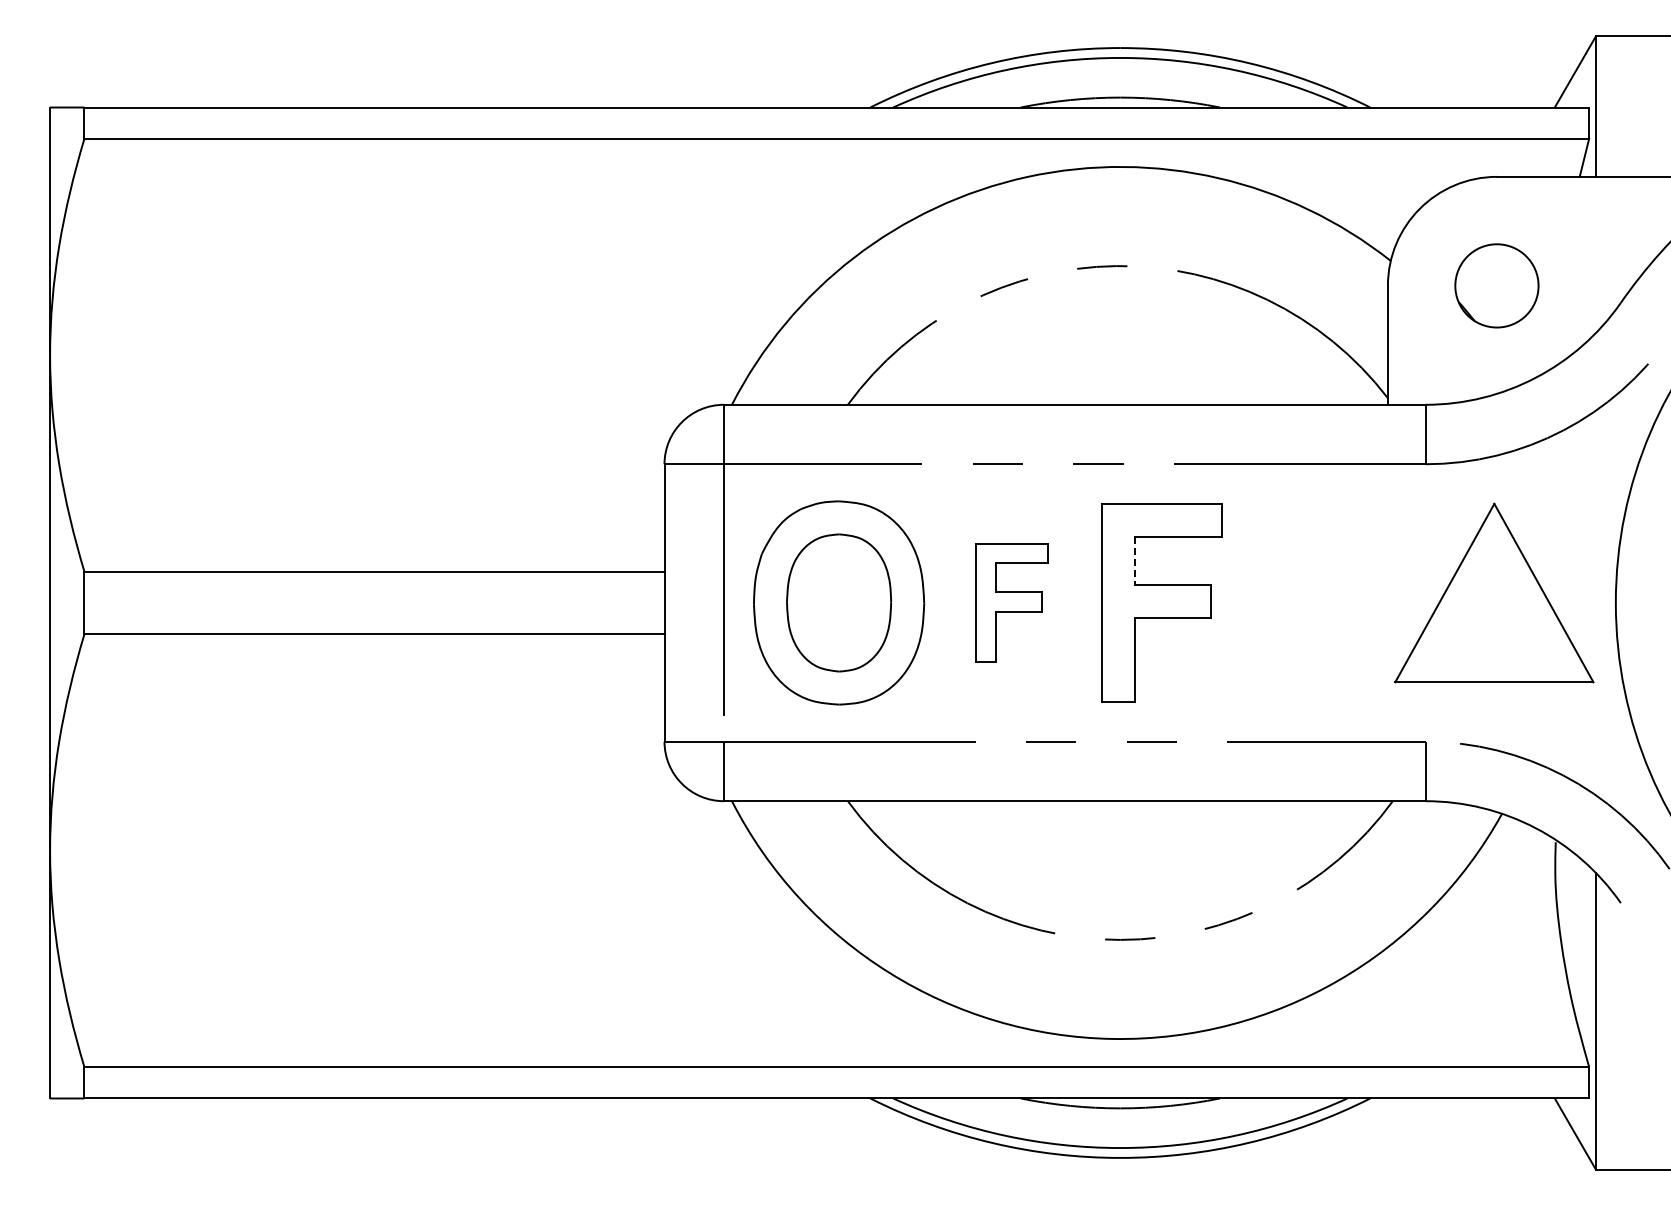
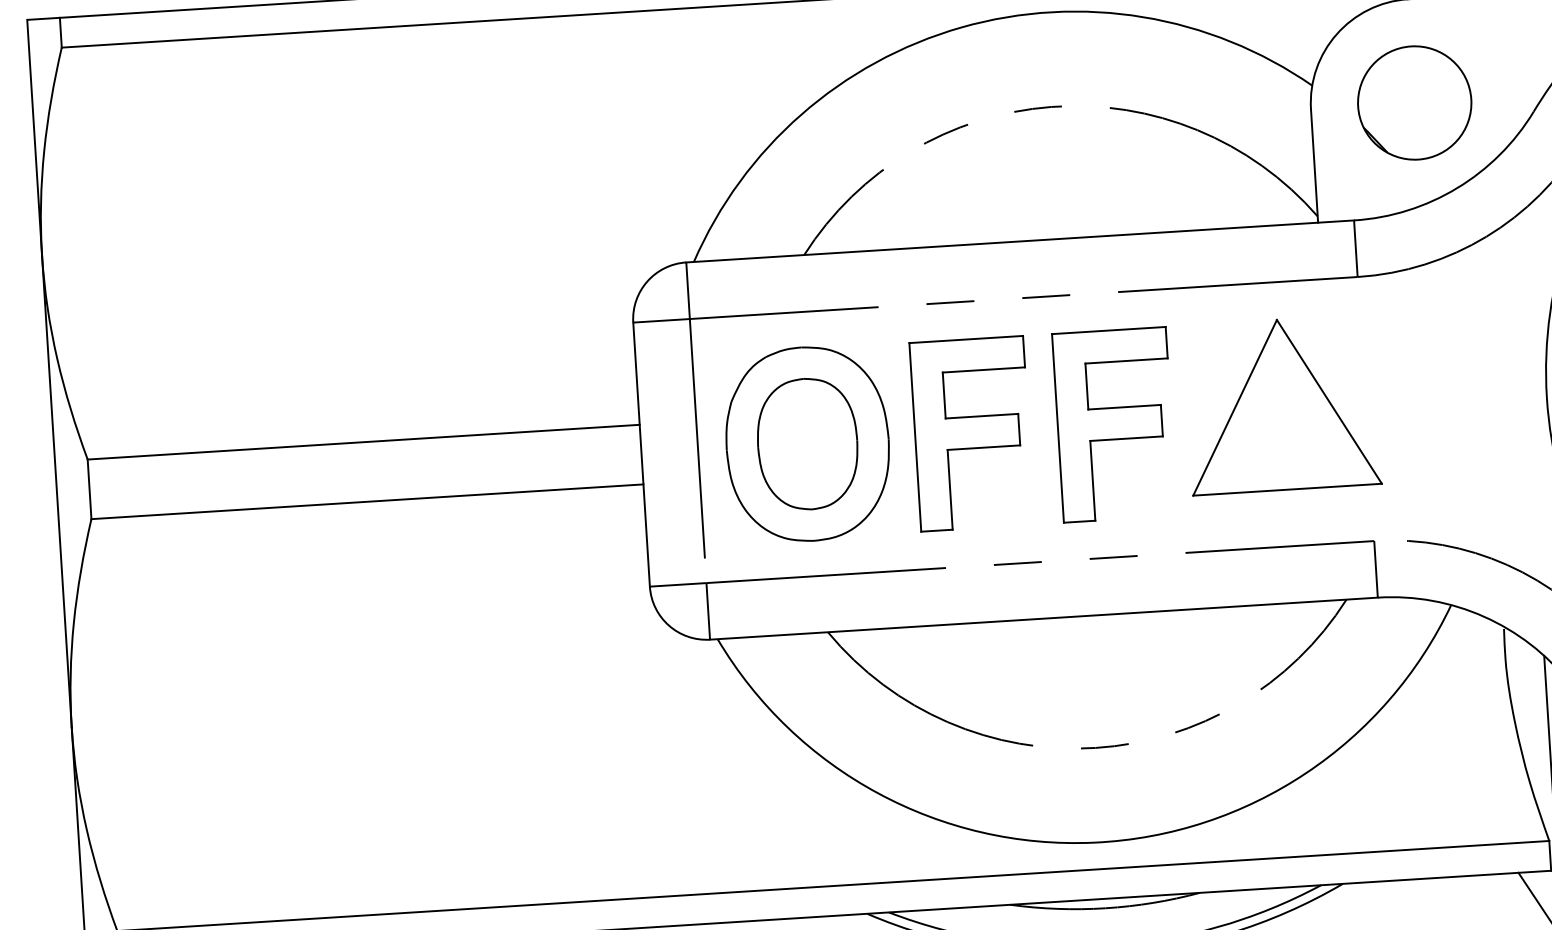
part: (1496, 285) -> (1414, 102), size x1.43
line: (1135, 561) -> (1087, 386), dashed -> solid
part: (1494, 592) -> (1282, 404), moved
part: (1011, 602) -> (971, 433), size x1.67

